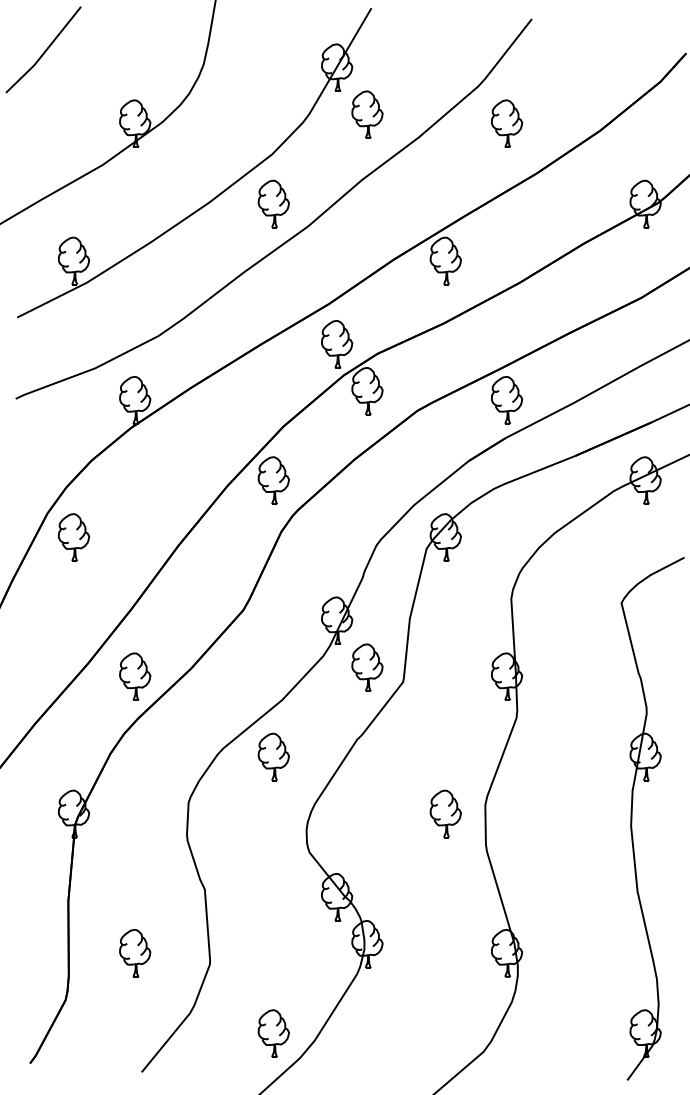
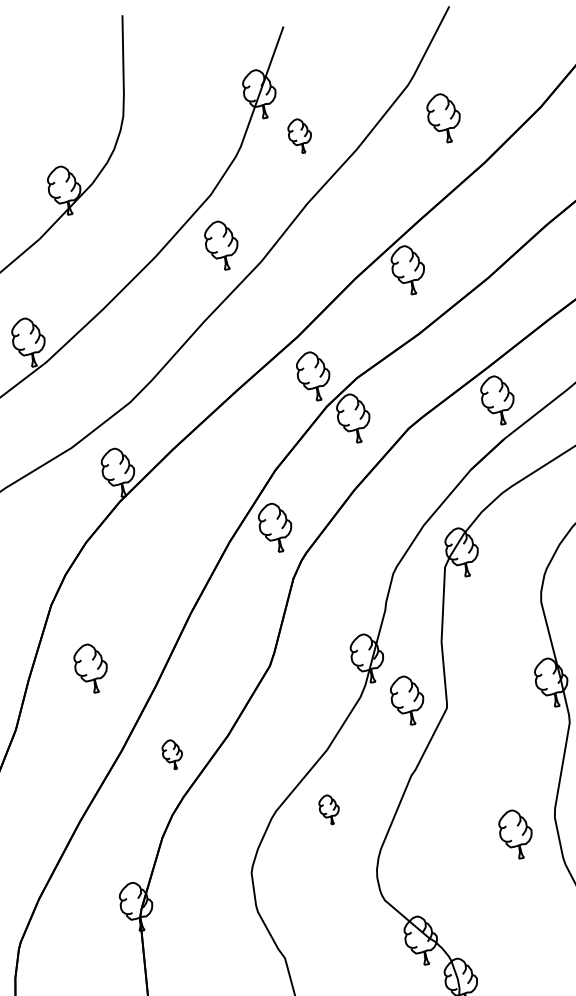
part: (367, 114) -> (300, 135), size x0.7
part: (74, 537) -> (91, 668), moved
part: (135, 676) -> (172, 754), size x0.6
part: (273, 756) -> (329, 809), size x0.6

